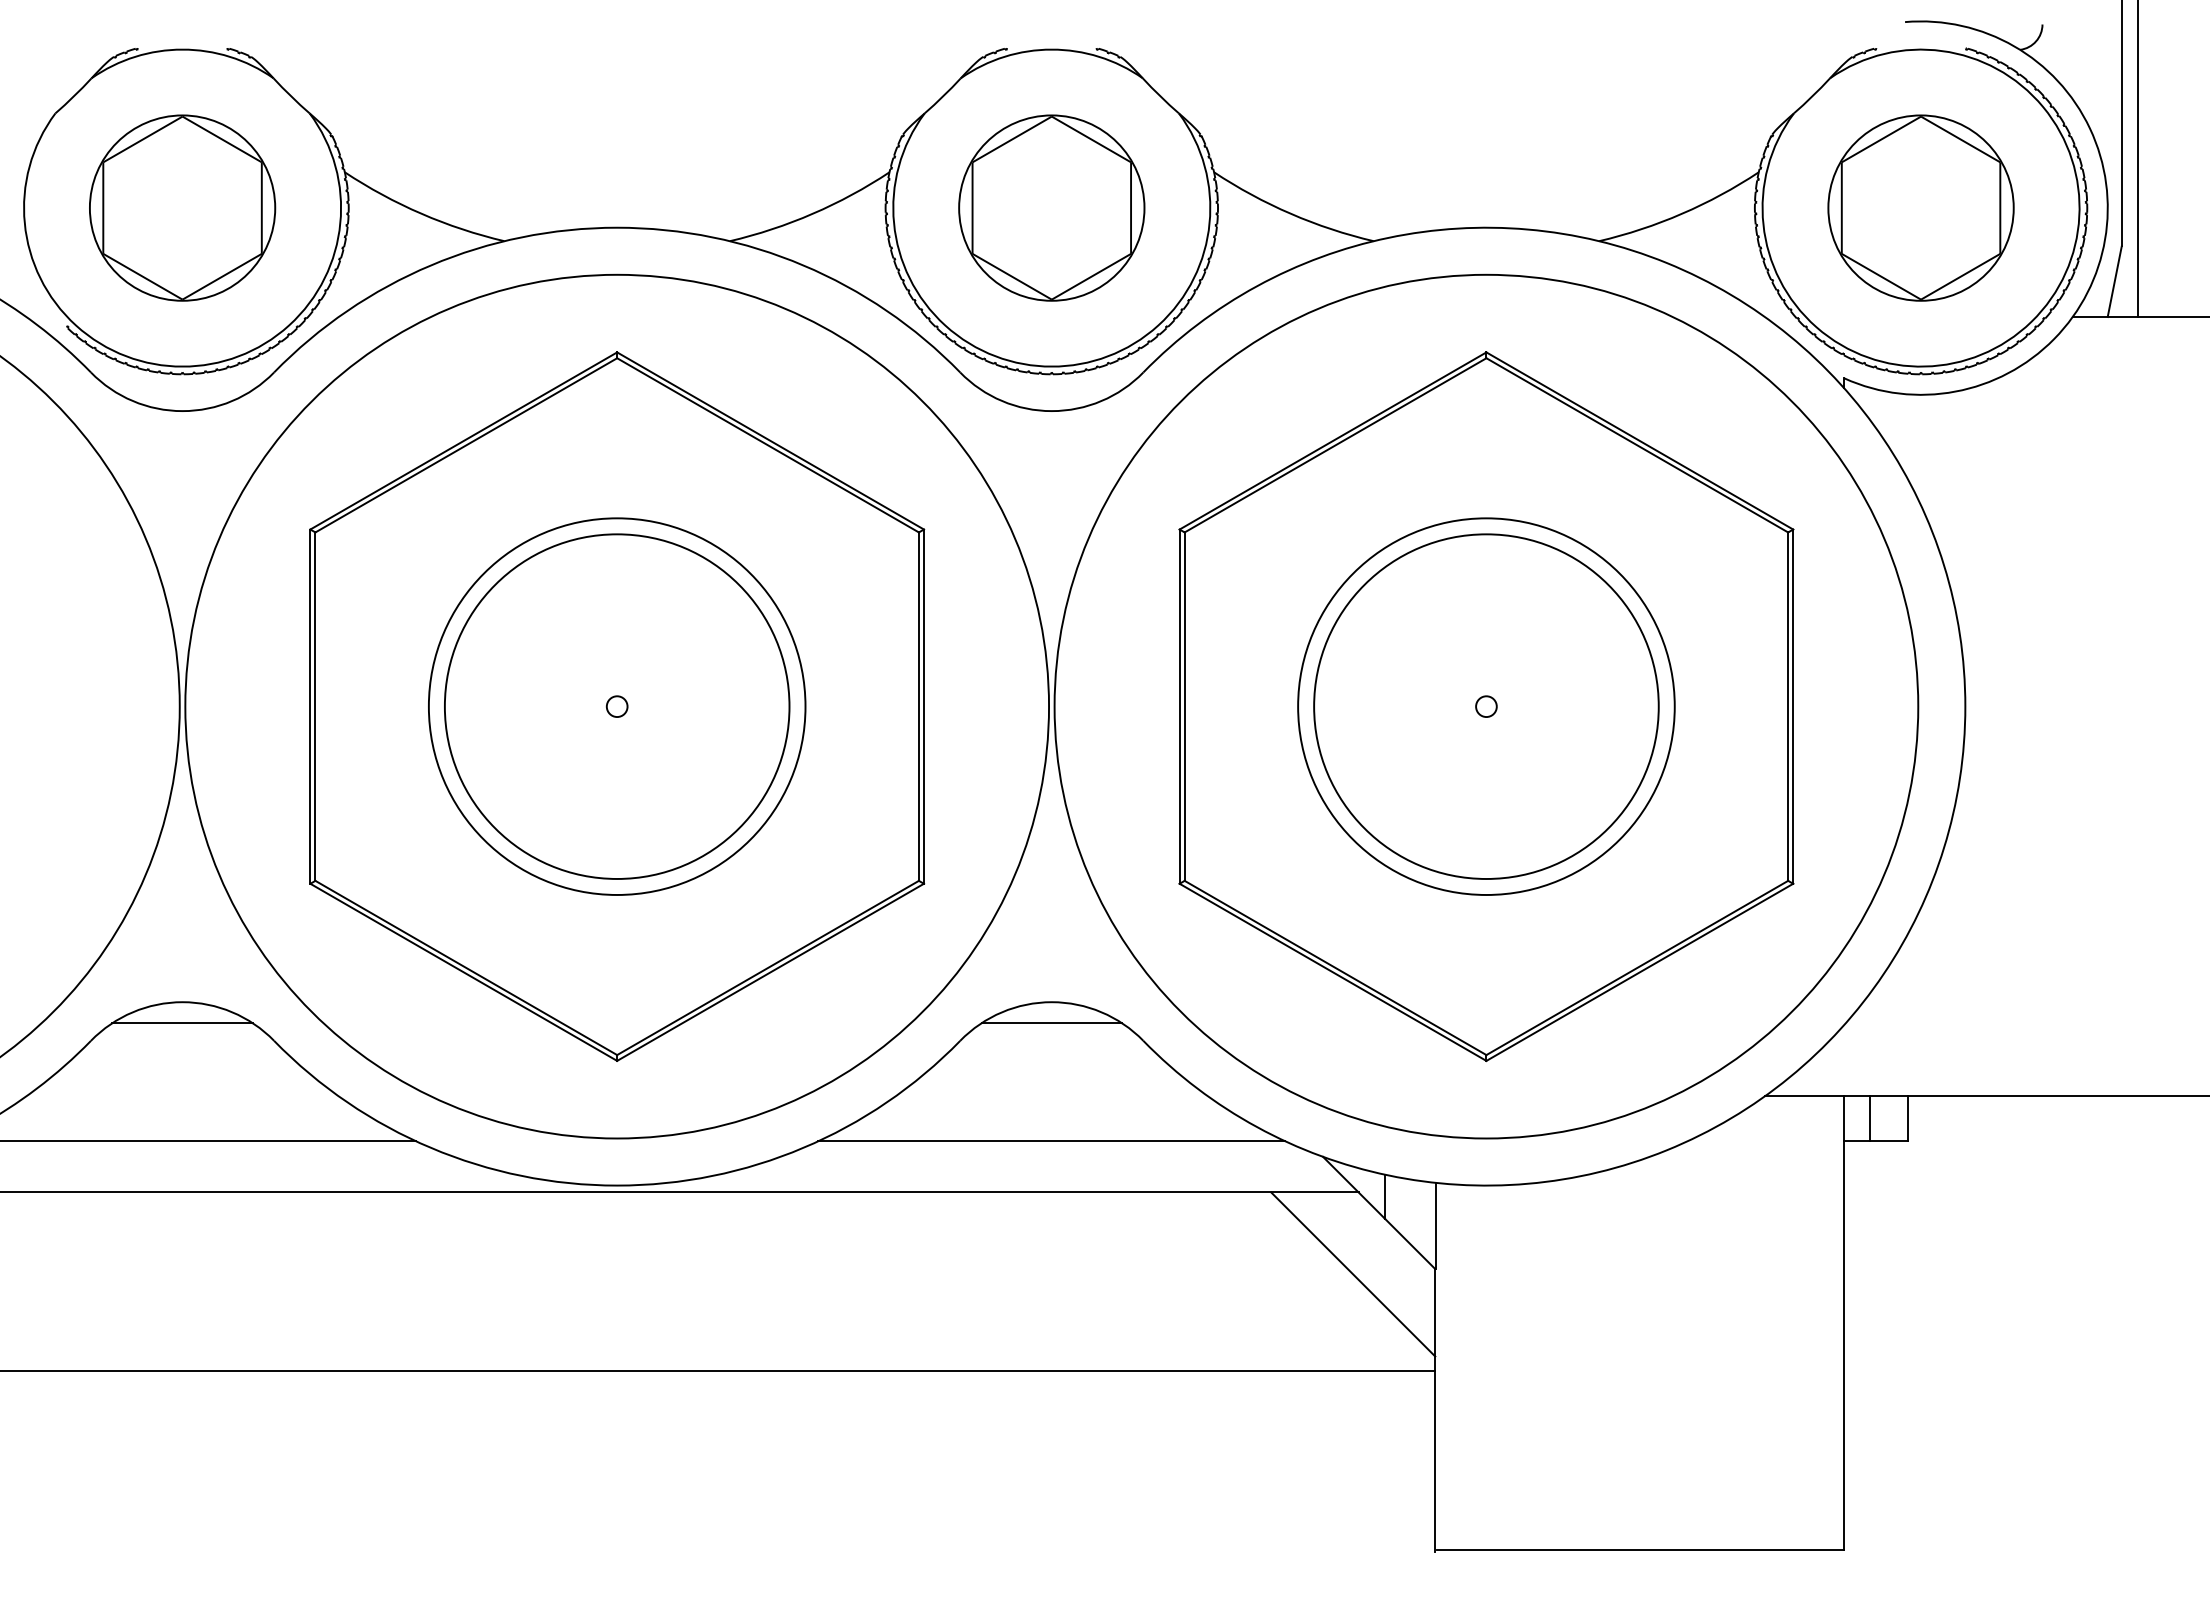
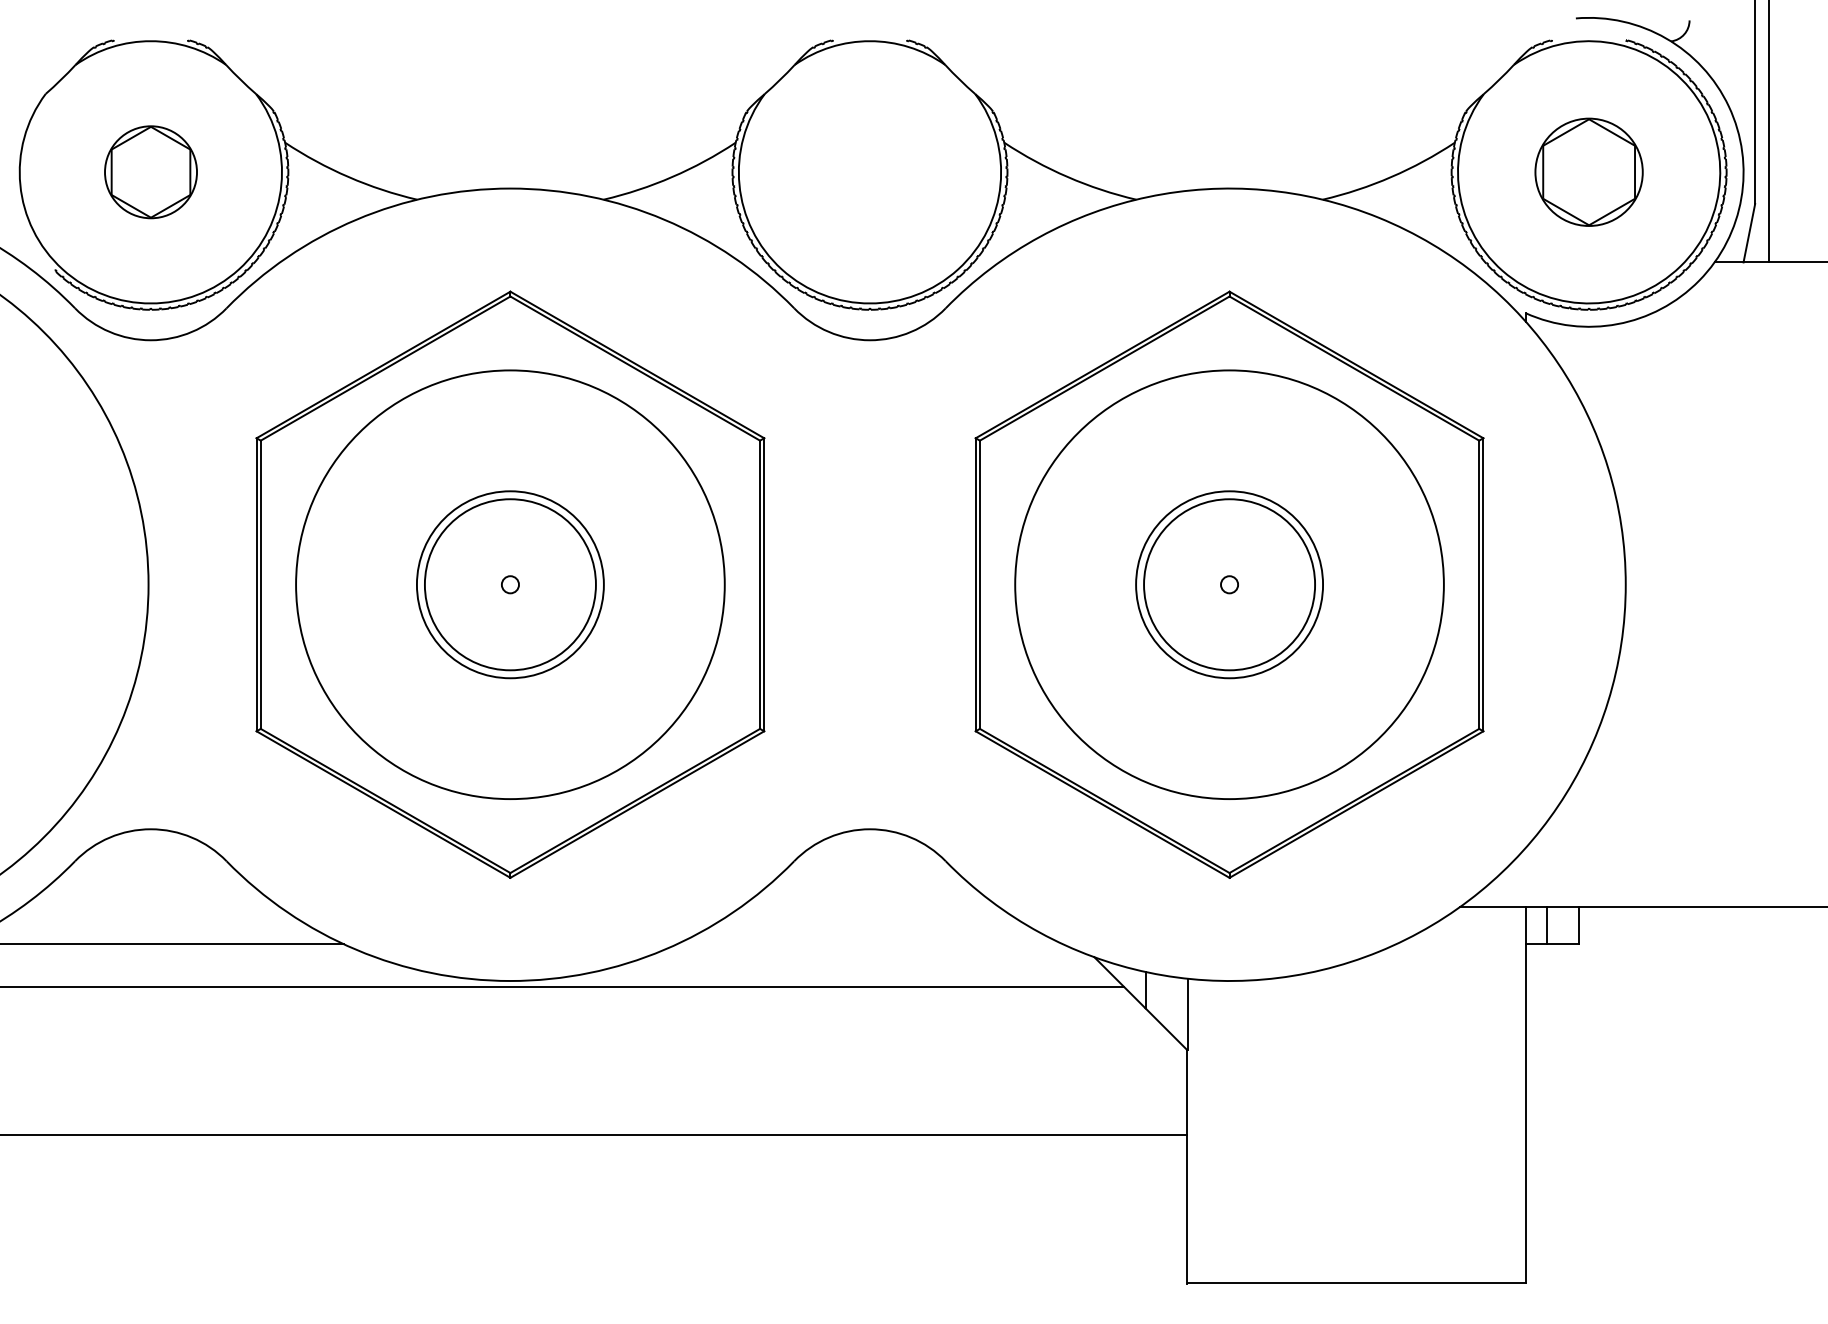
part: (182, 207) -> (150, 171), size x0.6
part: (1051, 207) -> (869, 171), removed
part: (1920, 207) -> (1588, 171), size x0.7
circle: (616, 706) -> (509, 584), size x0.6
circle: (616, 706) -> (509, 584), size x0.6
circle: (617, 706) -> (510, 584), size x0.6
circle: (1486, 706) -> (1229, 584), size x0.6
circle: (1486, 706) -> (1229, 584), size x0.6
circle: (1486, 706) -> (1229, 584), size x0.6
line: (182, 1023) -> (150, 846), removed
line: (1051, 1023) -> (869, 846), removed
line: (1051, 1141) -> (869, 944), removed
line: (1353, 1274) -> (1119, 1054), removed

